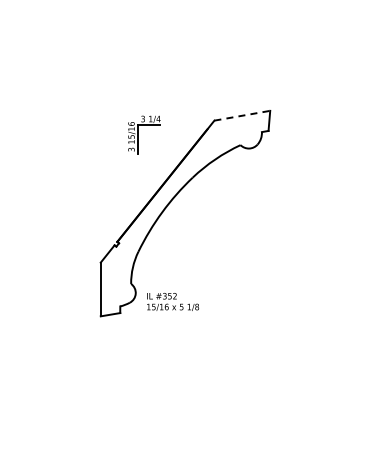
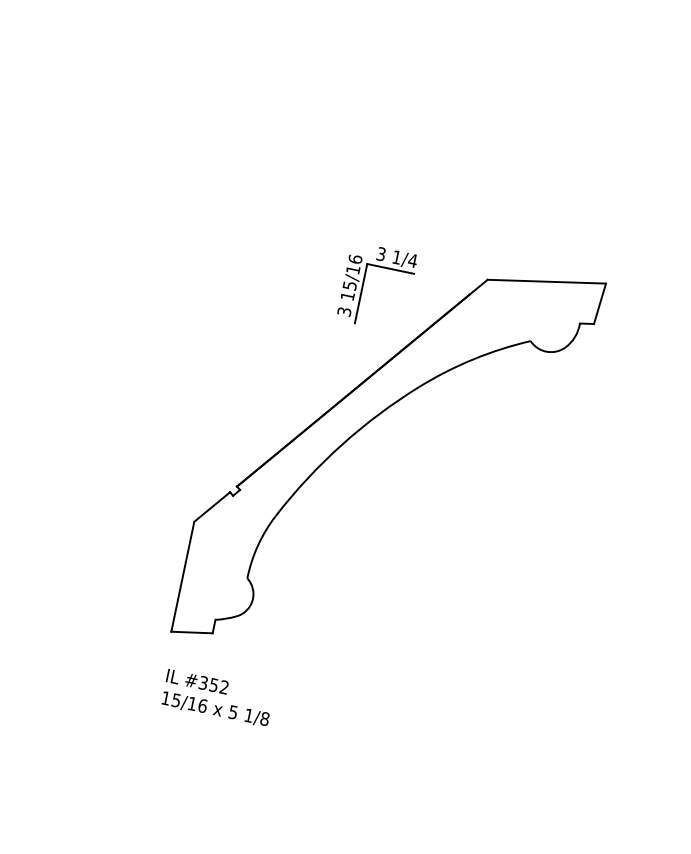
line: (242, 115) -> (547, 281), dashed -> solid
part: (144, 134) -> (377, 286), moved
text: (173, 301) -> (218, 697), moved

